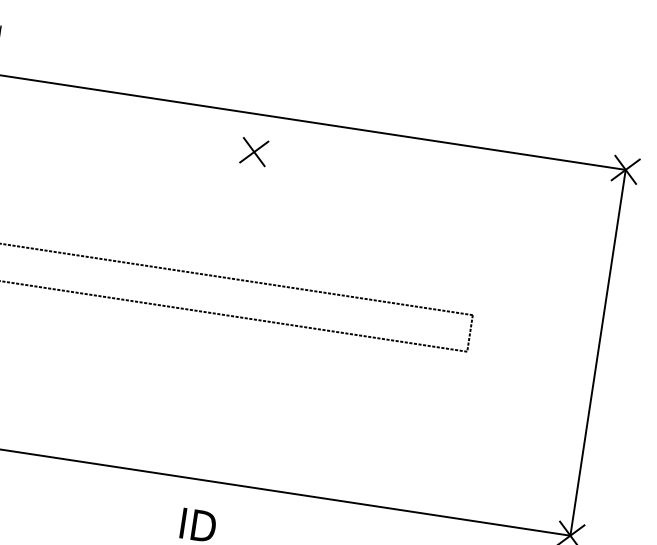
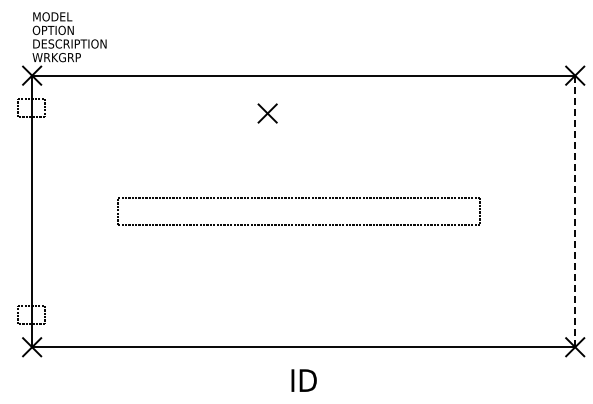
part: (254, 152) -> (267, 113), moved
line: (598, 352) -> (575, 211), solid -> dashed

